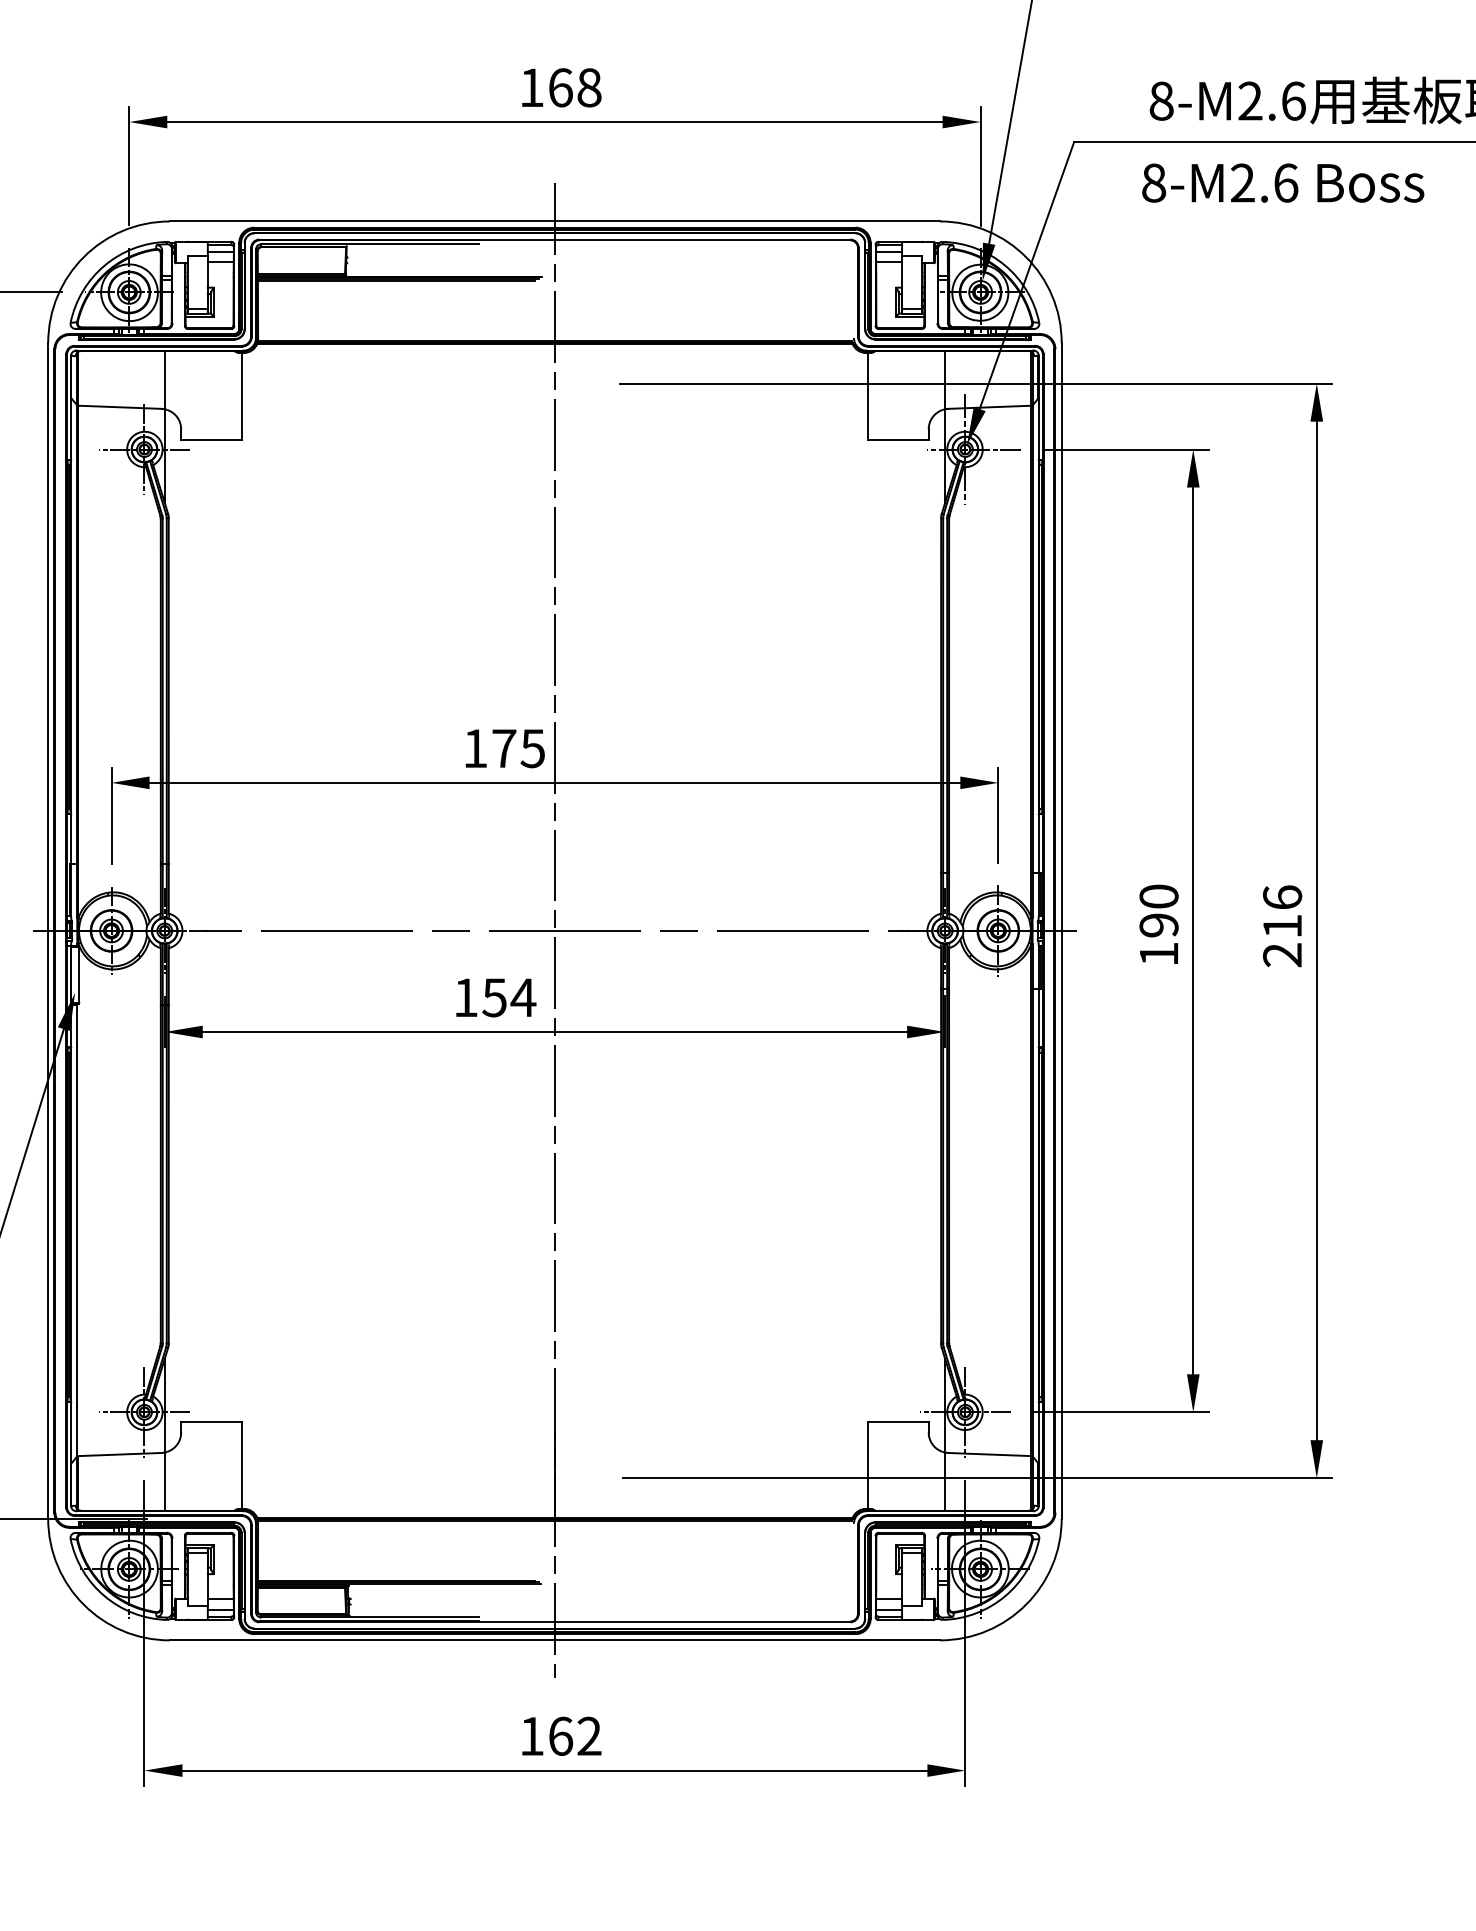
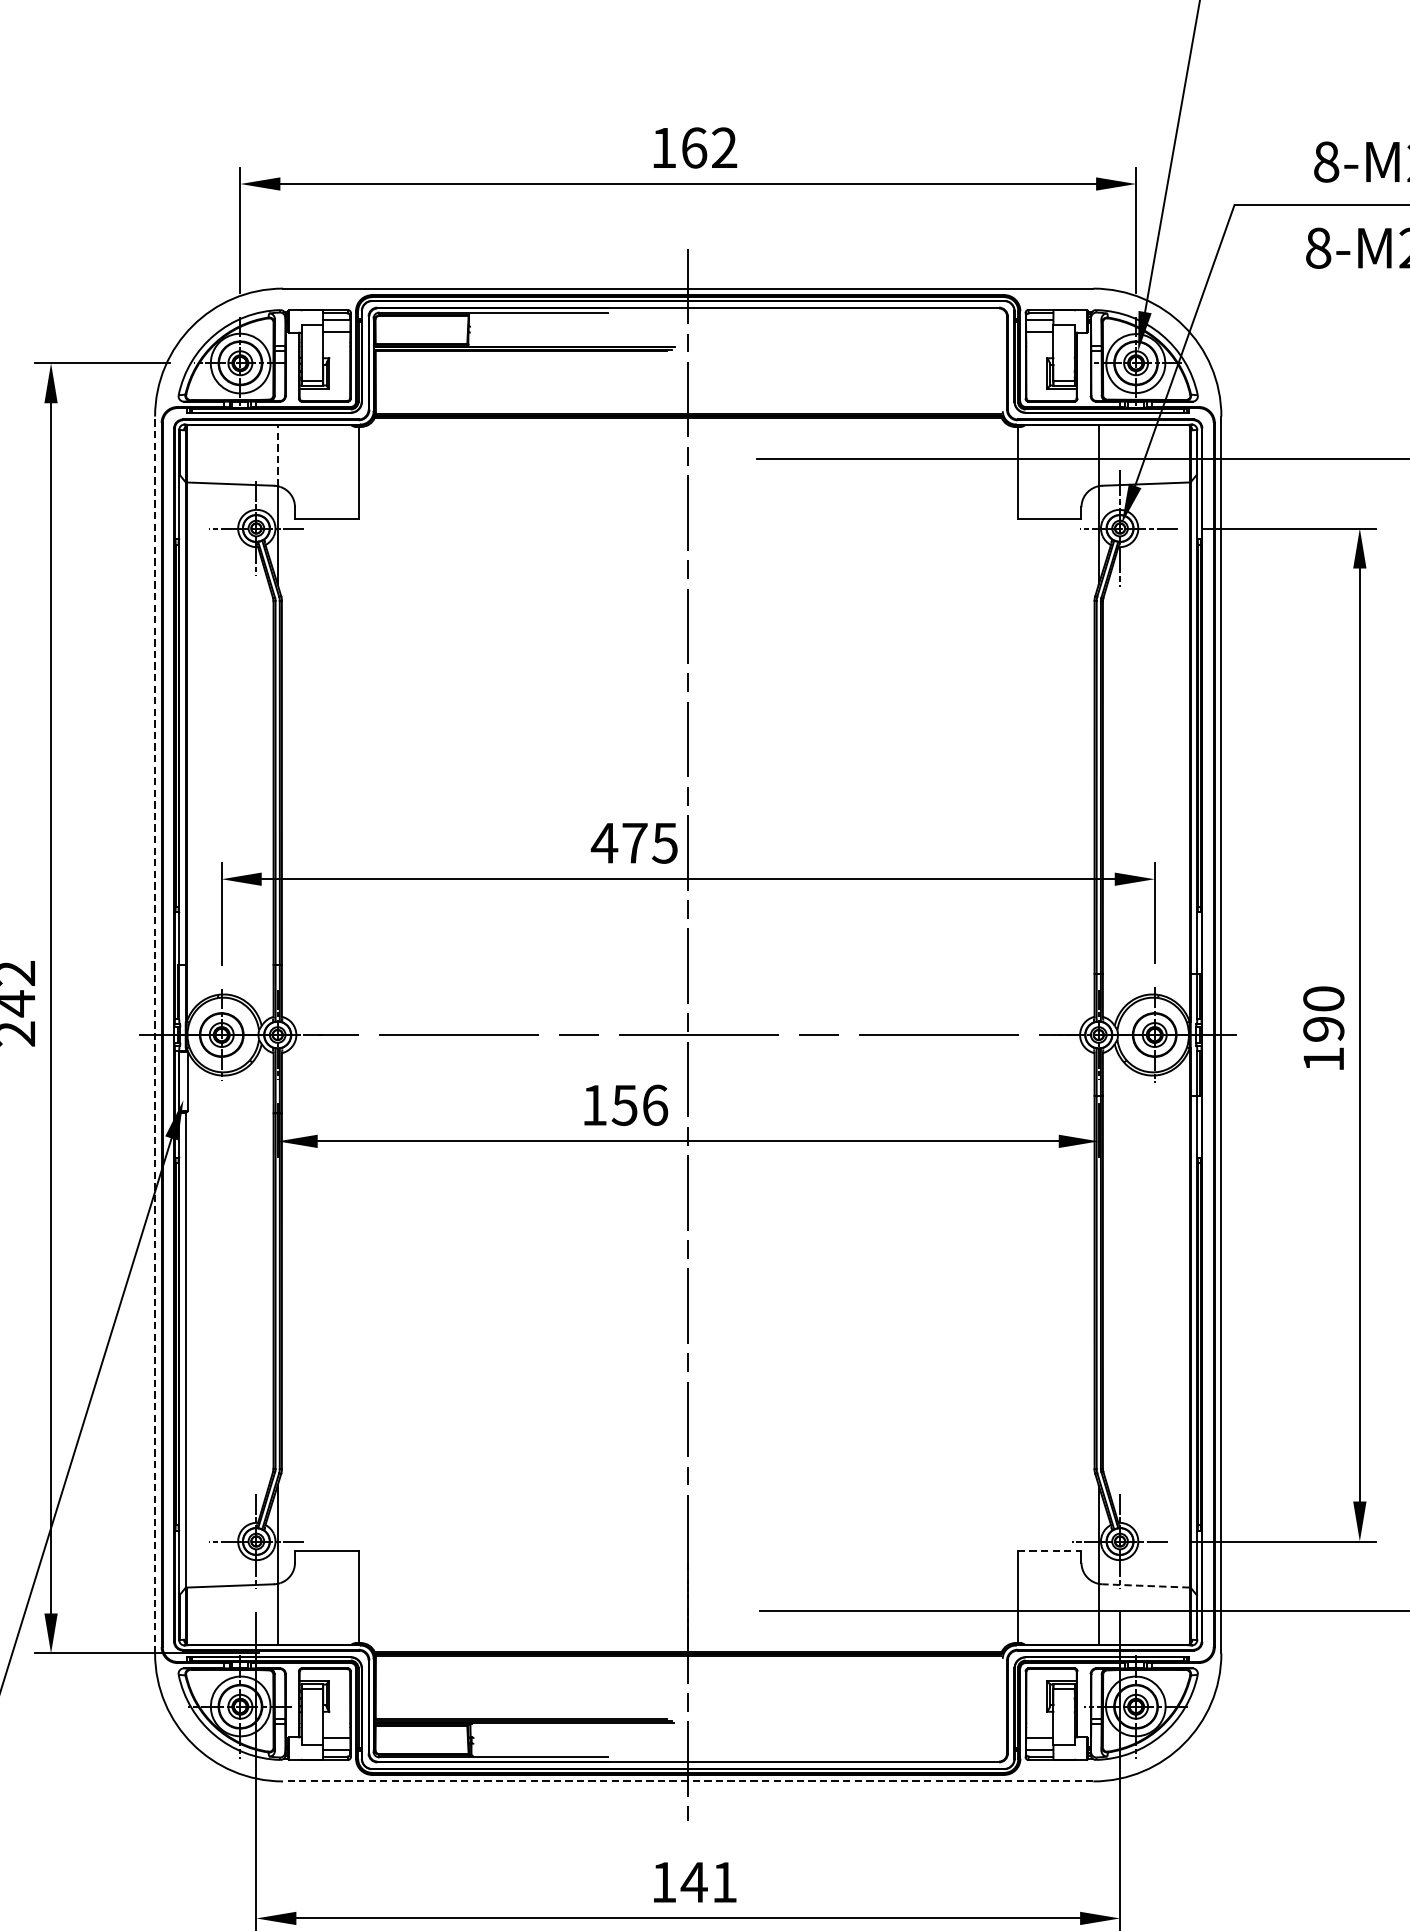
text: (589, 87) -> (724, 147), 168 -> 162
line: (164, 379) -> (277, 454), solid -> dashed
text: (475, 748) -> (604, 843), 175 -> 475
line: (48, 930) -> (155, 1034), solid -> dashed
text: (523, 997) -> (655, 1105), 154 -> 156
line: (898, 1421) -> (1049, 1551), solid -> dashed
line: (989, 1454) -> (1145, 1585), solid -> dashed
line: (554, 1640) -> (687, 1781), solid -> dashed
text: (574, 1735) -> (708, 1881), 162 -> 141

